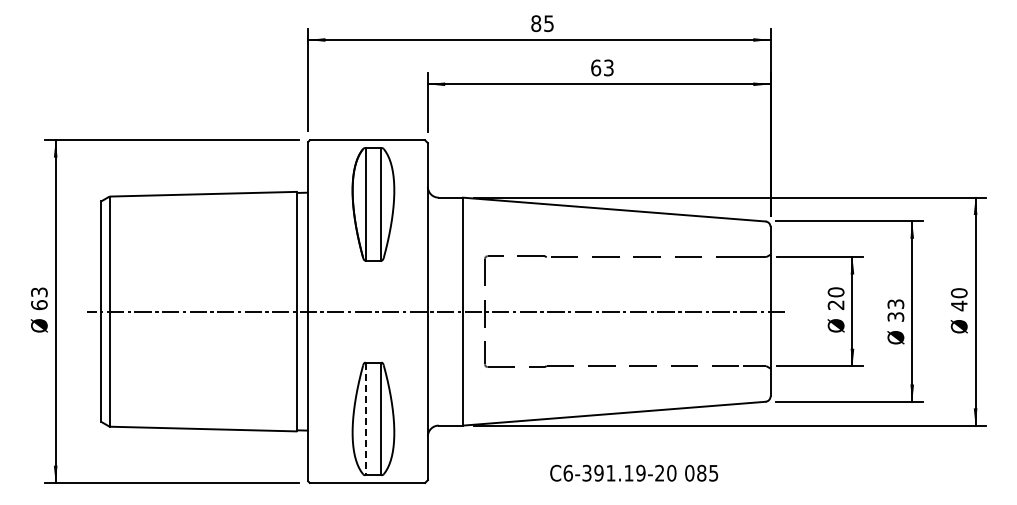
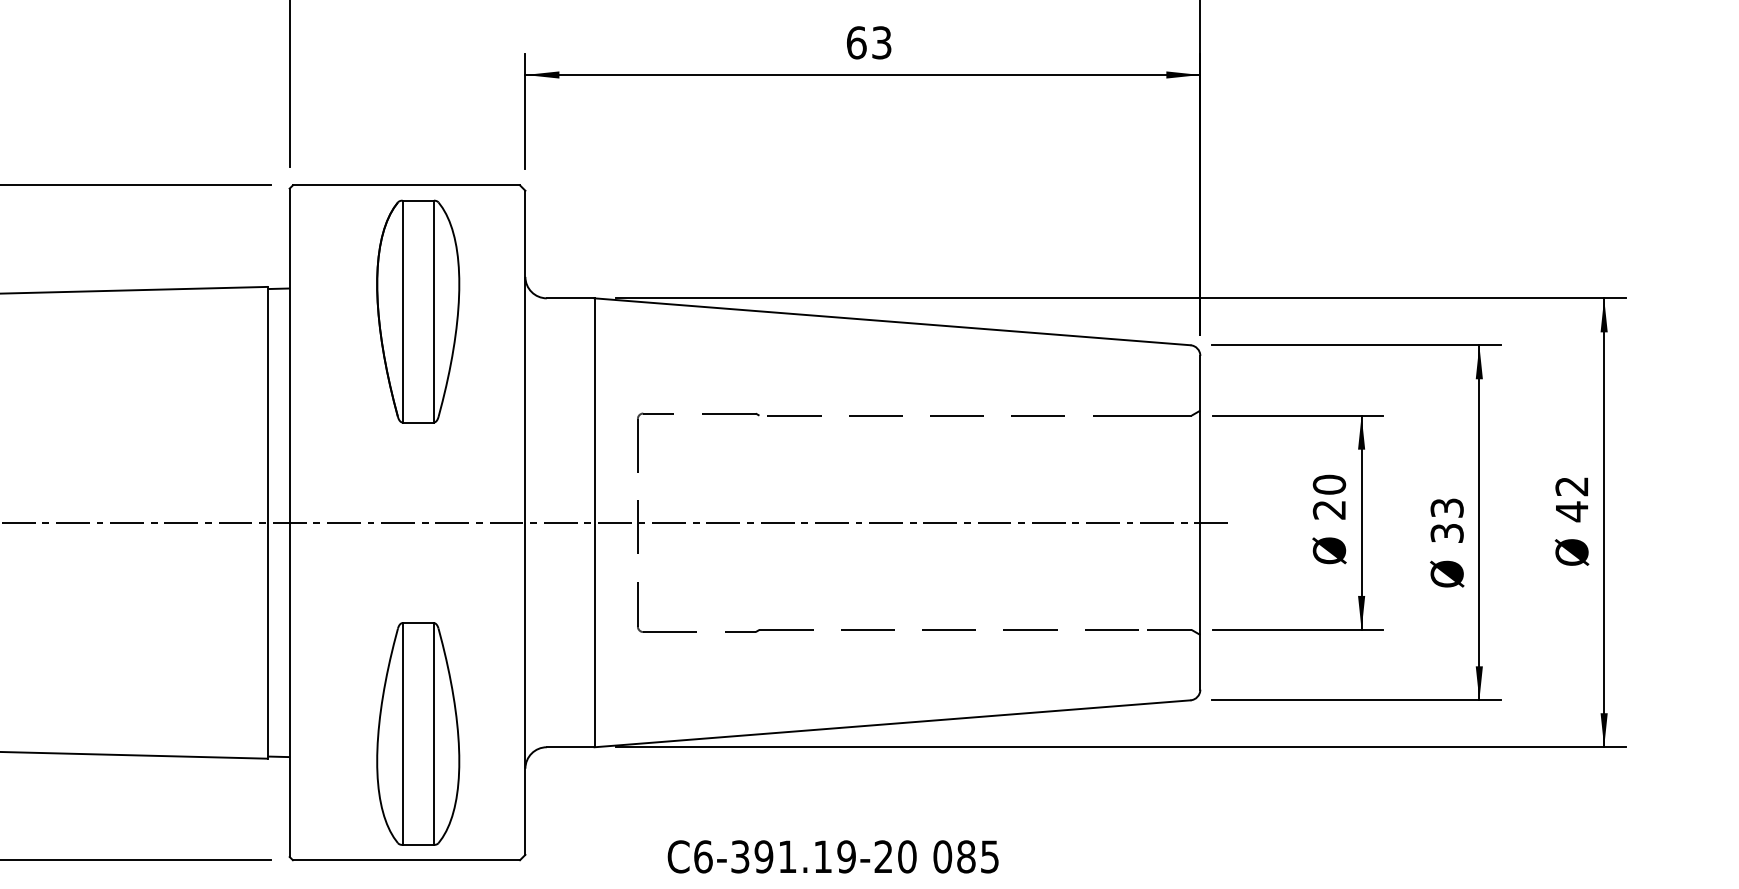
text: (959, 293) -> (1572, 487), 40 -> 42
line: (365, 419) -> (402, 735), dashed -> solid
text: (634, 472) -> (833, 855), moved

